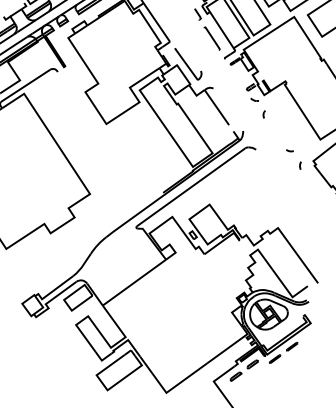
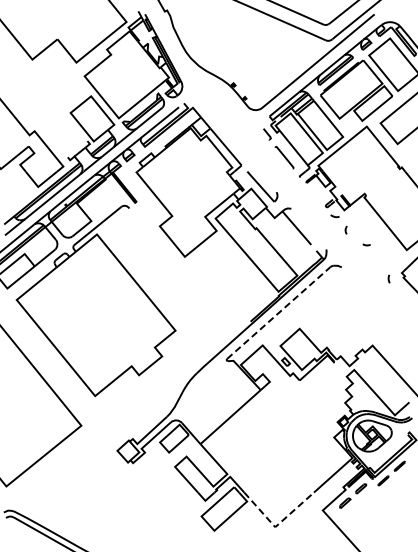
curve: (289, 150) -> (366, 244), moved
line: (191, 186) -> (279, 312), solid -> dashed
line: (167, 391) -> (276, 525), solid -> dashed

